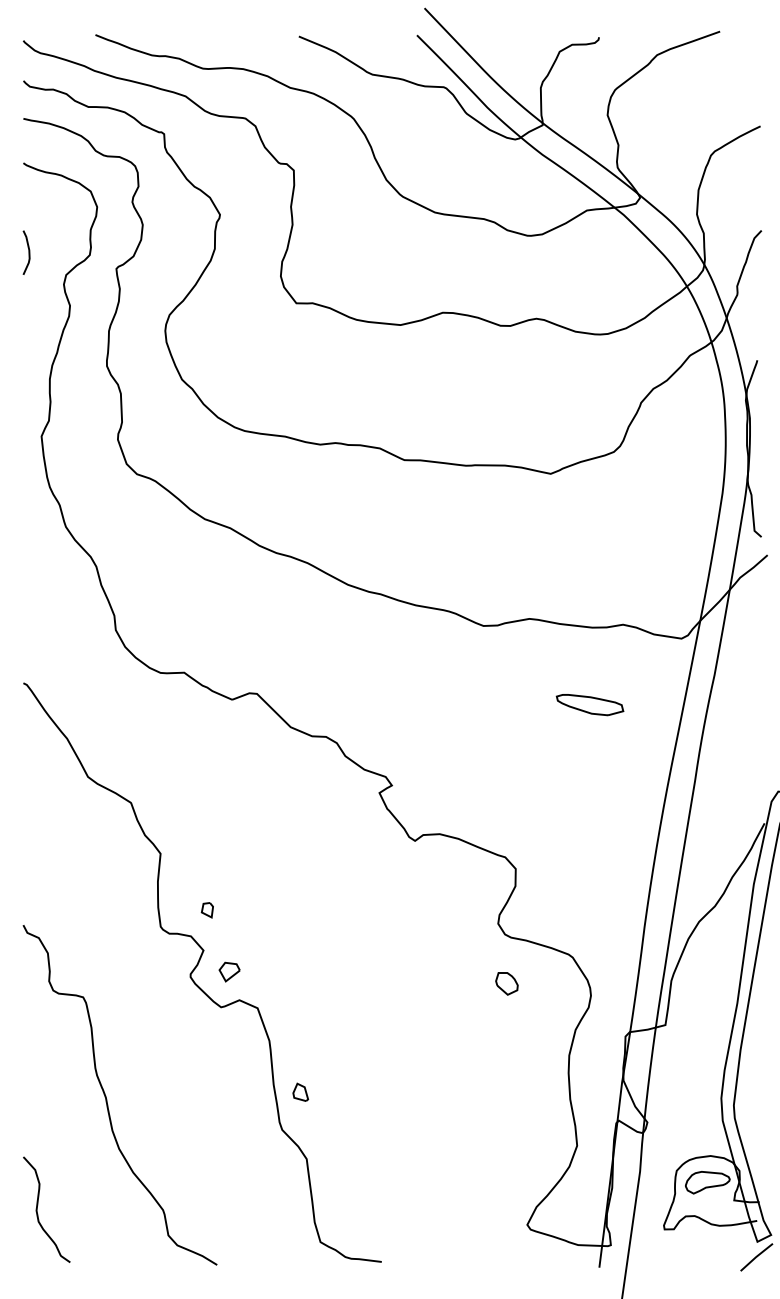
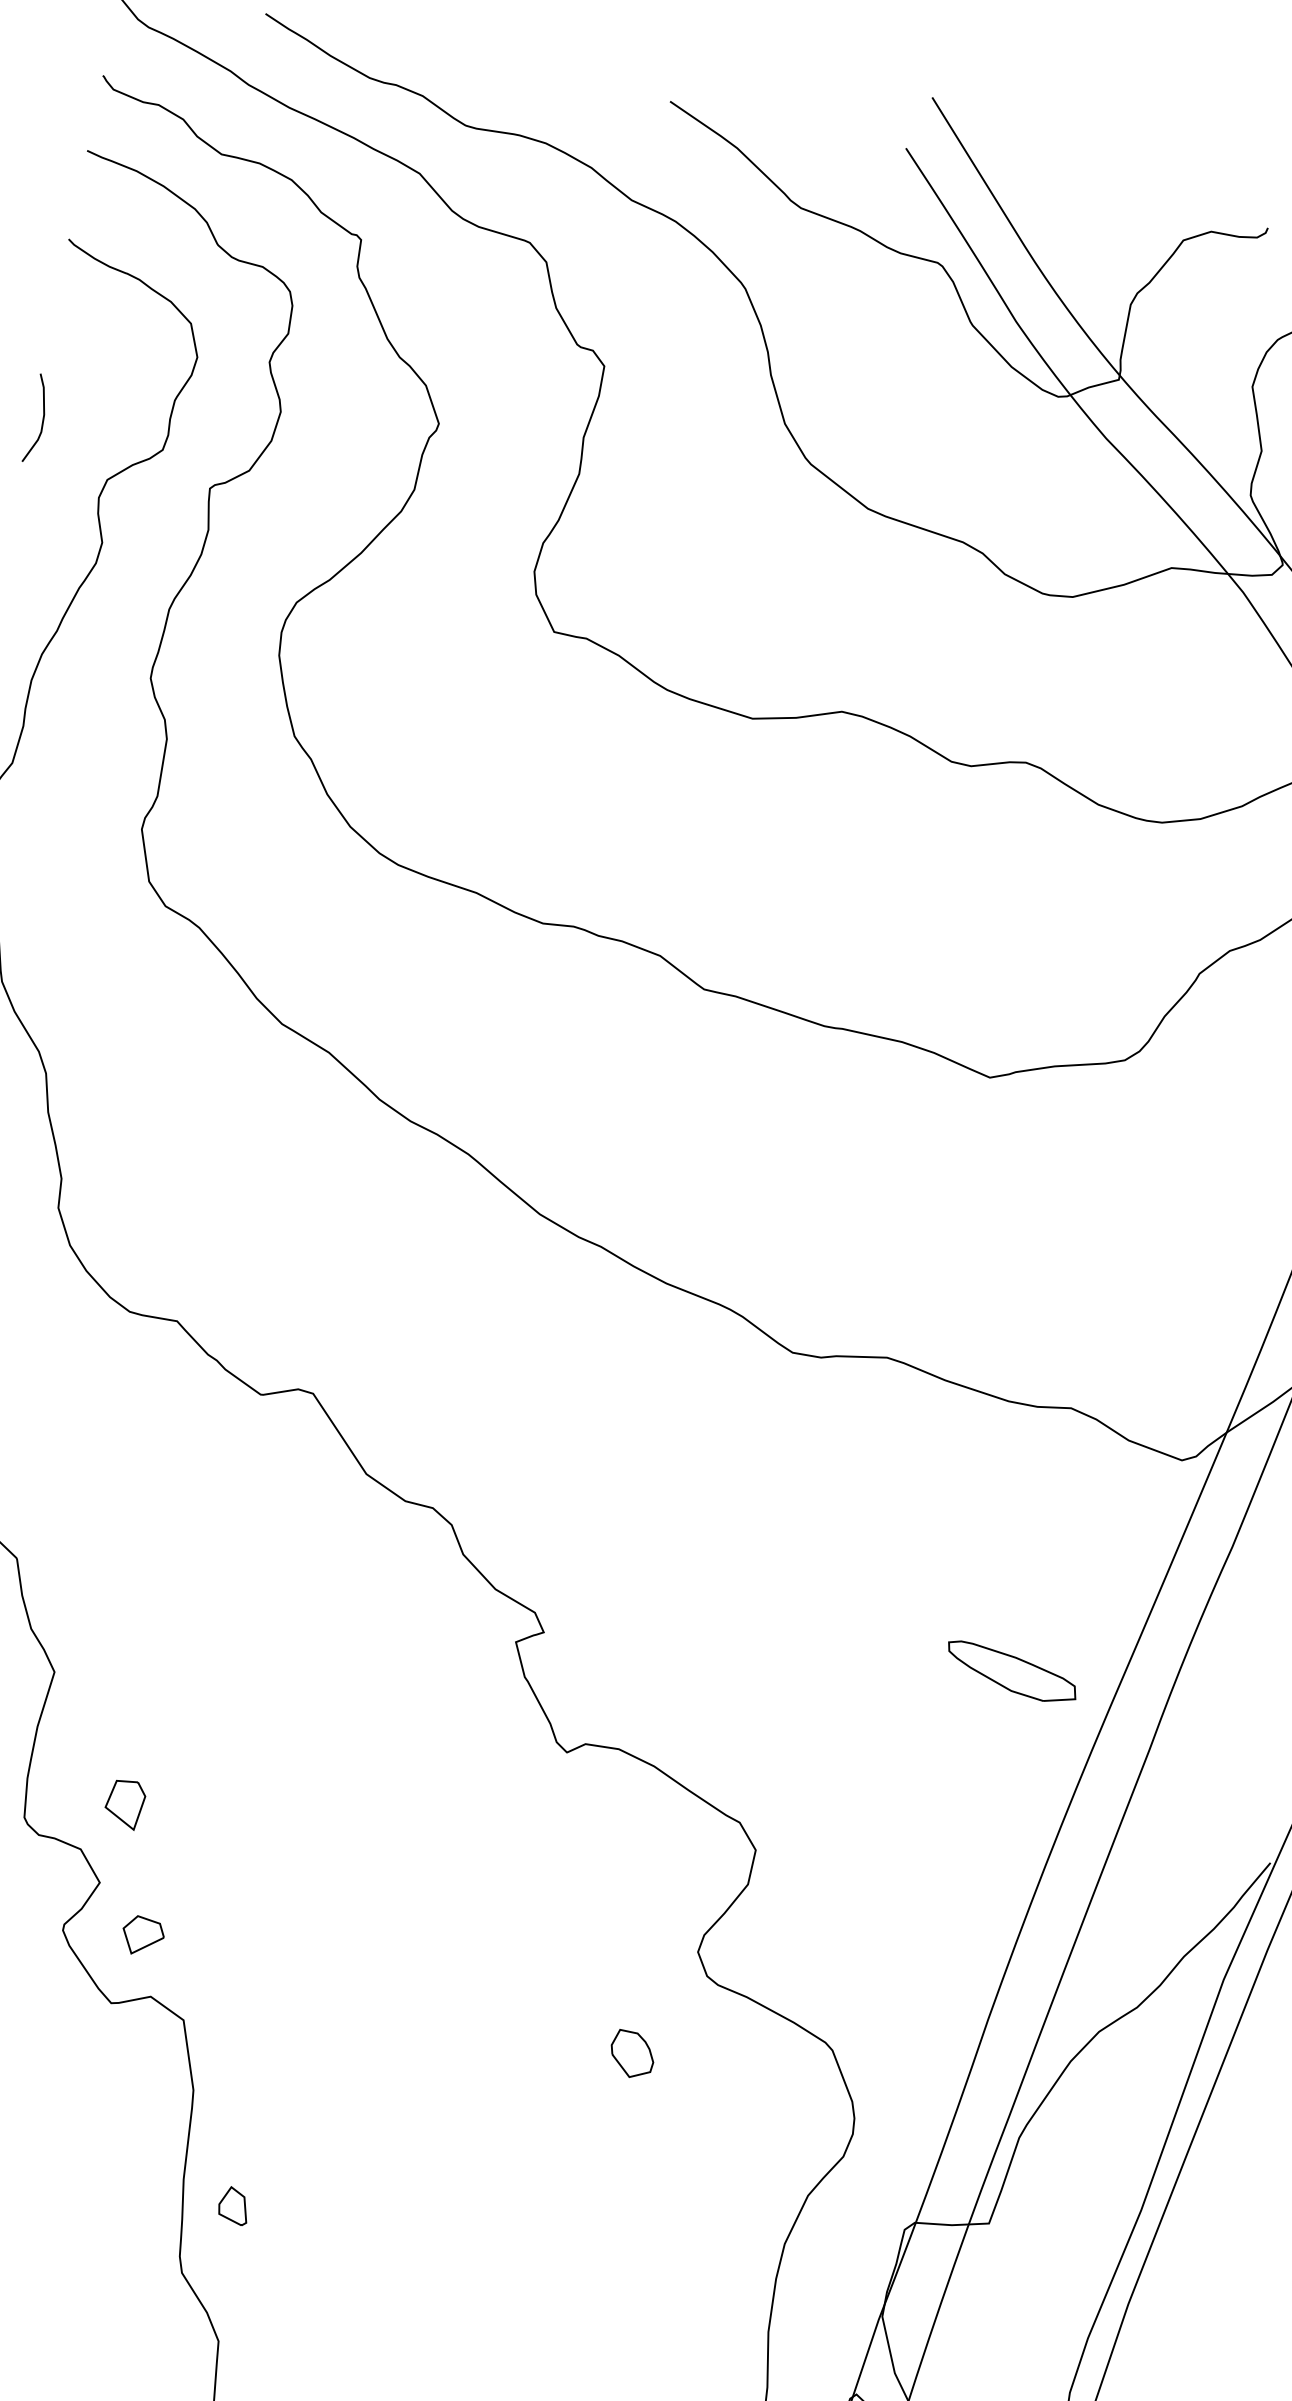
part: (589, 705) -> (1010, 1673), moved
part: (206, 910) -> (122, 1804), size x1.6
part: (506, 983) -> (631, 2054), moved

